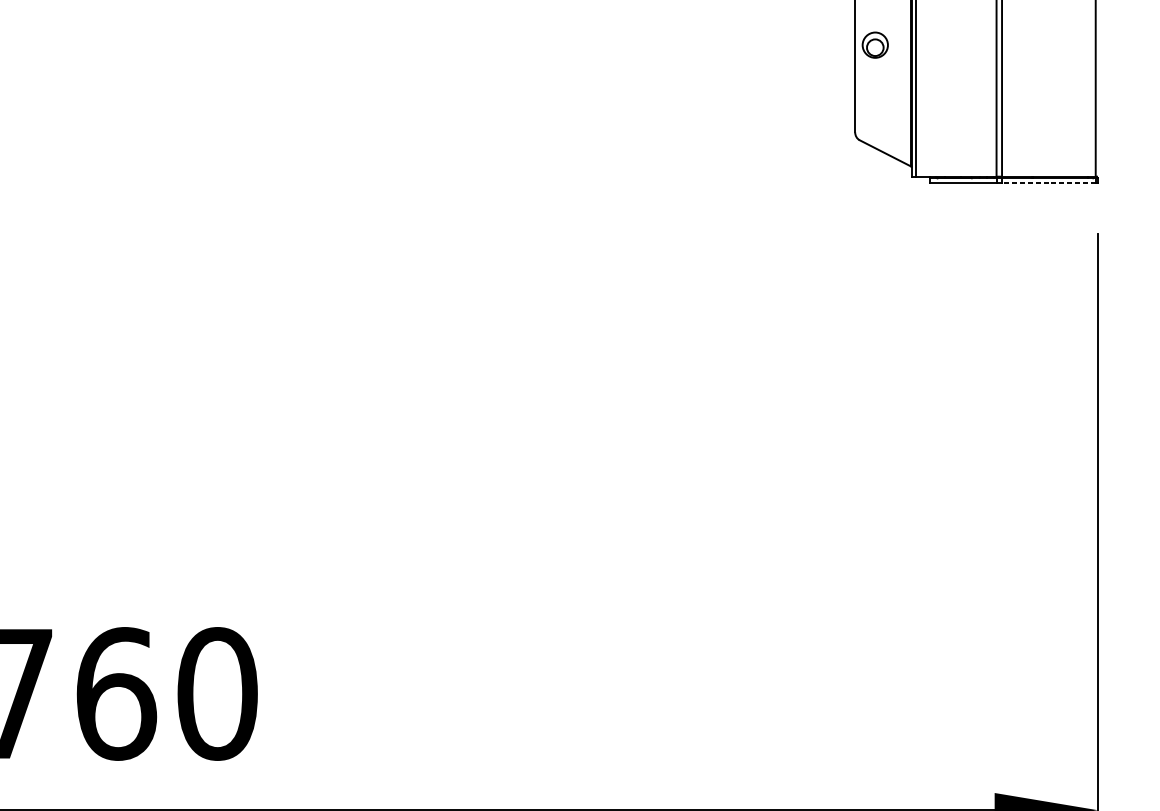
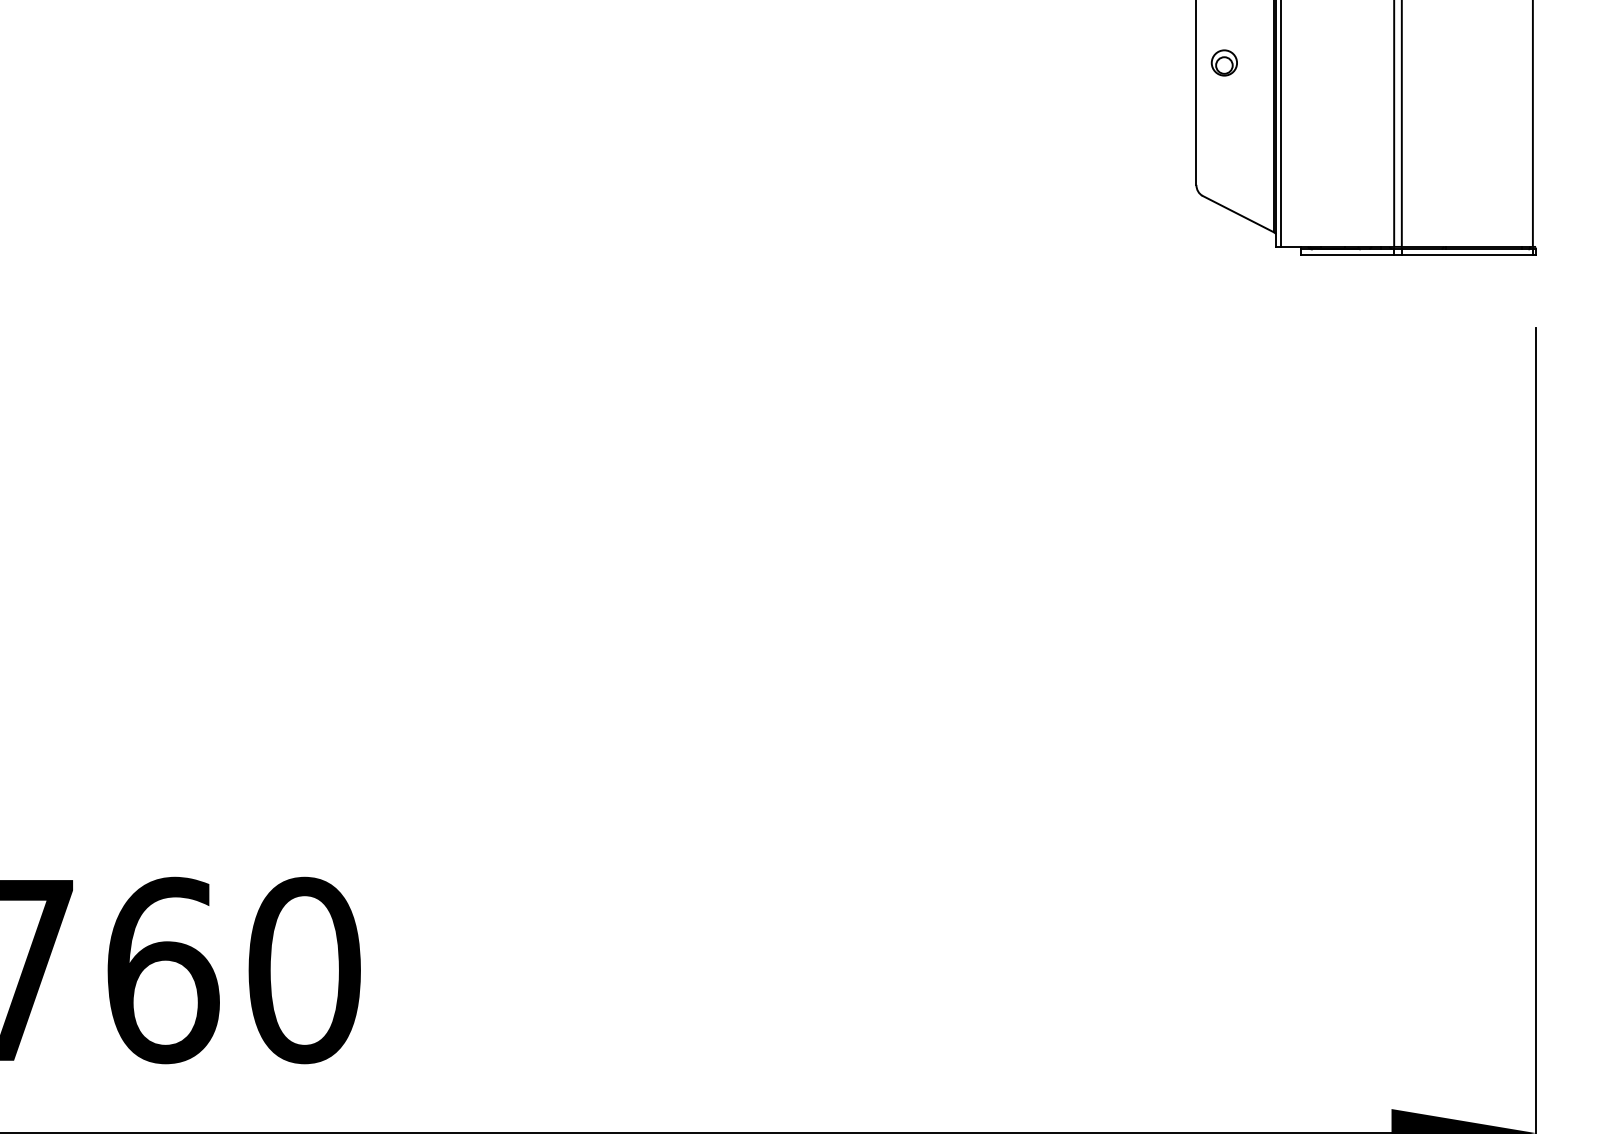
part: (874, 44) -> (1223, 62), size x0.71
line: (1048, 182) -> (1467, 255), dashed -> solid

